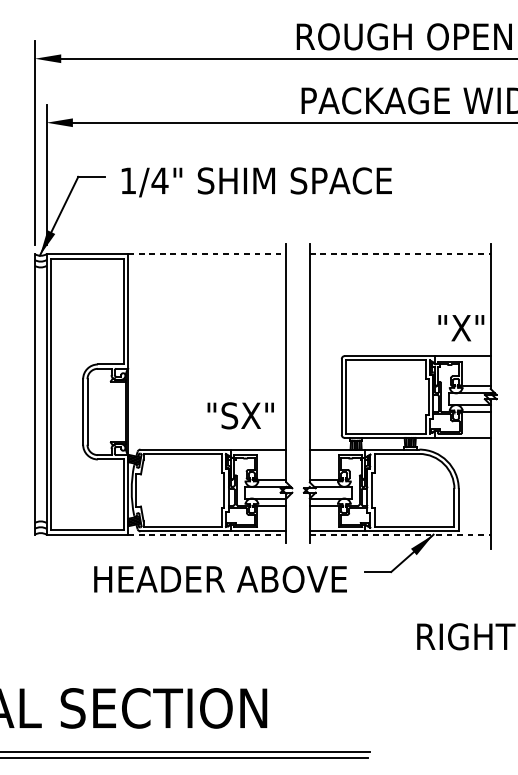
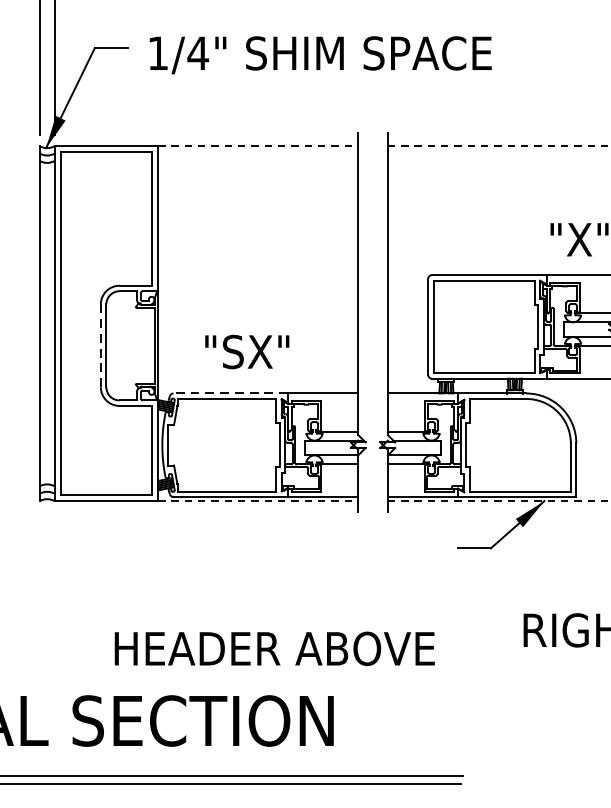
line: (83, 411) -> (101, 345), solid -> dashed
text: (240, 415) -> (246, 351), moved
line: (185, 449) -> (230, 393), solid -> dashed
text: (220, 578) -> (274, 647), moved

